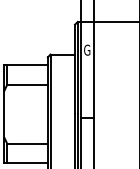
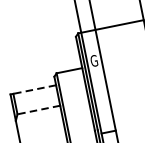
line: (27, 65) -> (34, 89), solid -> dashed
line: (27, 84) -> (38, 109), solid -> dashed

